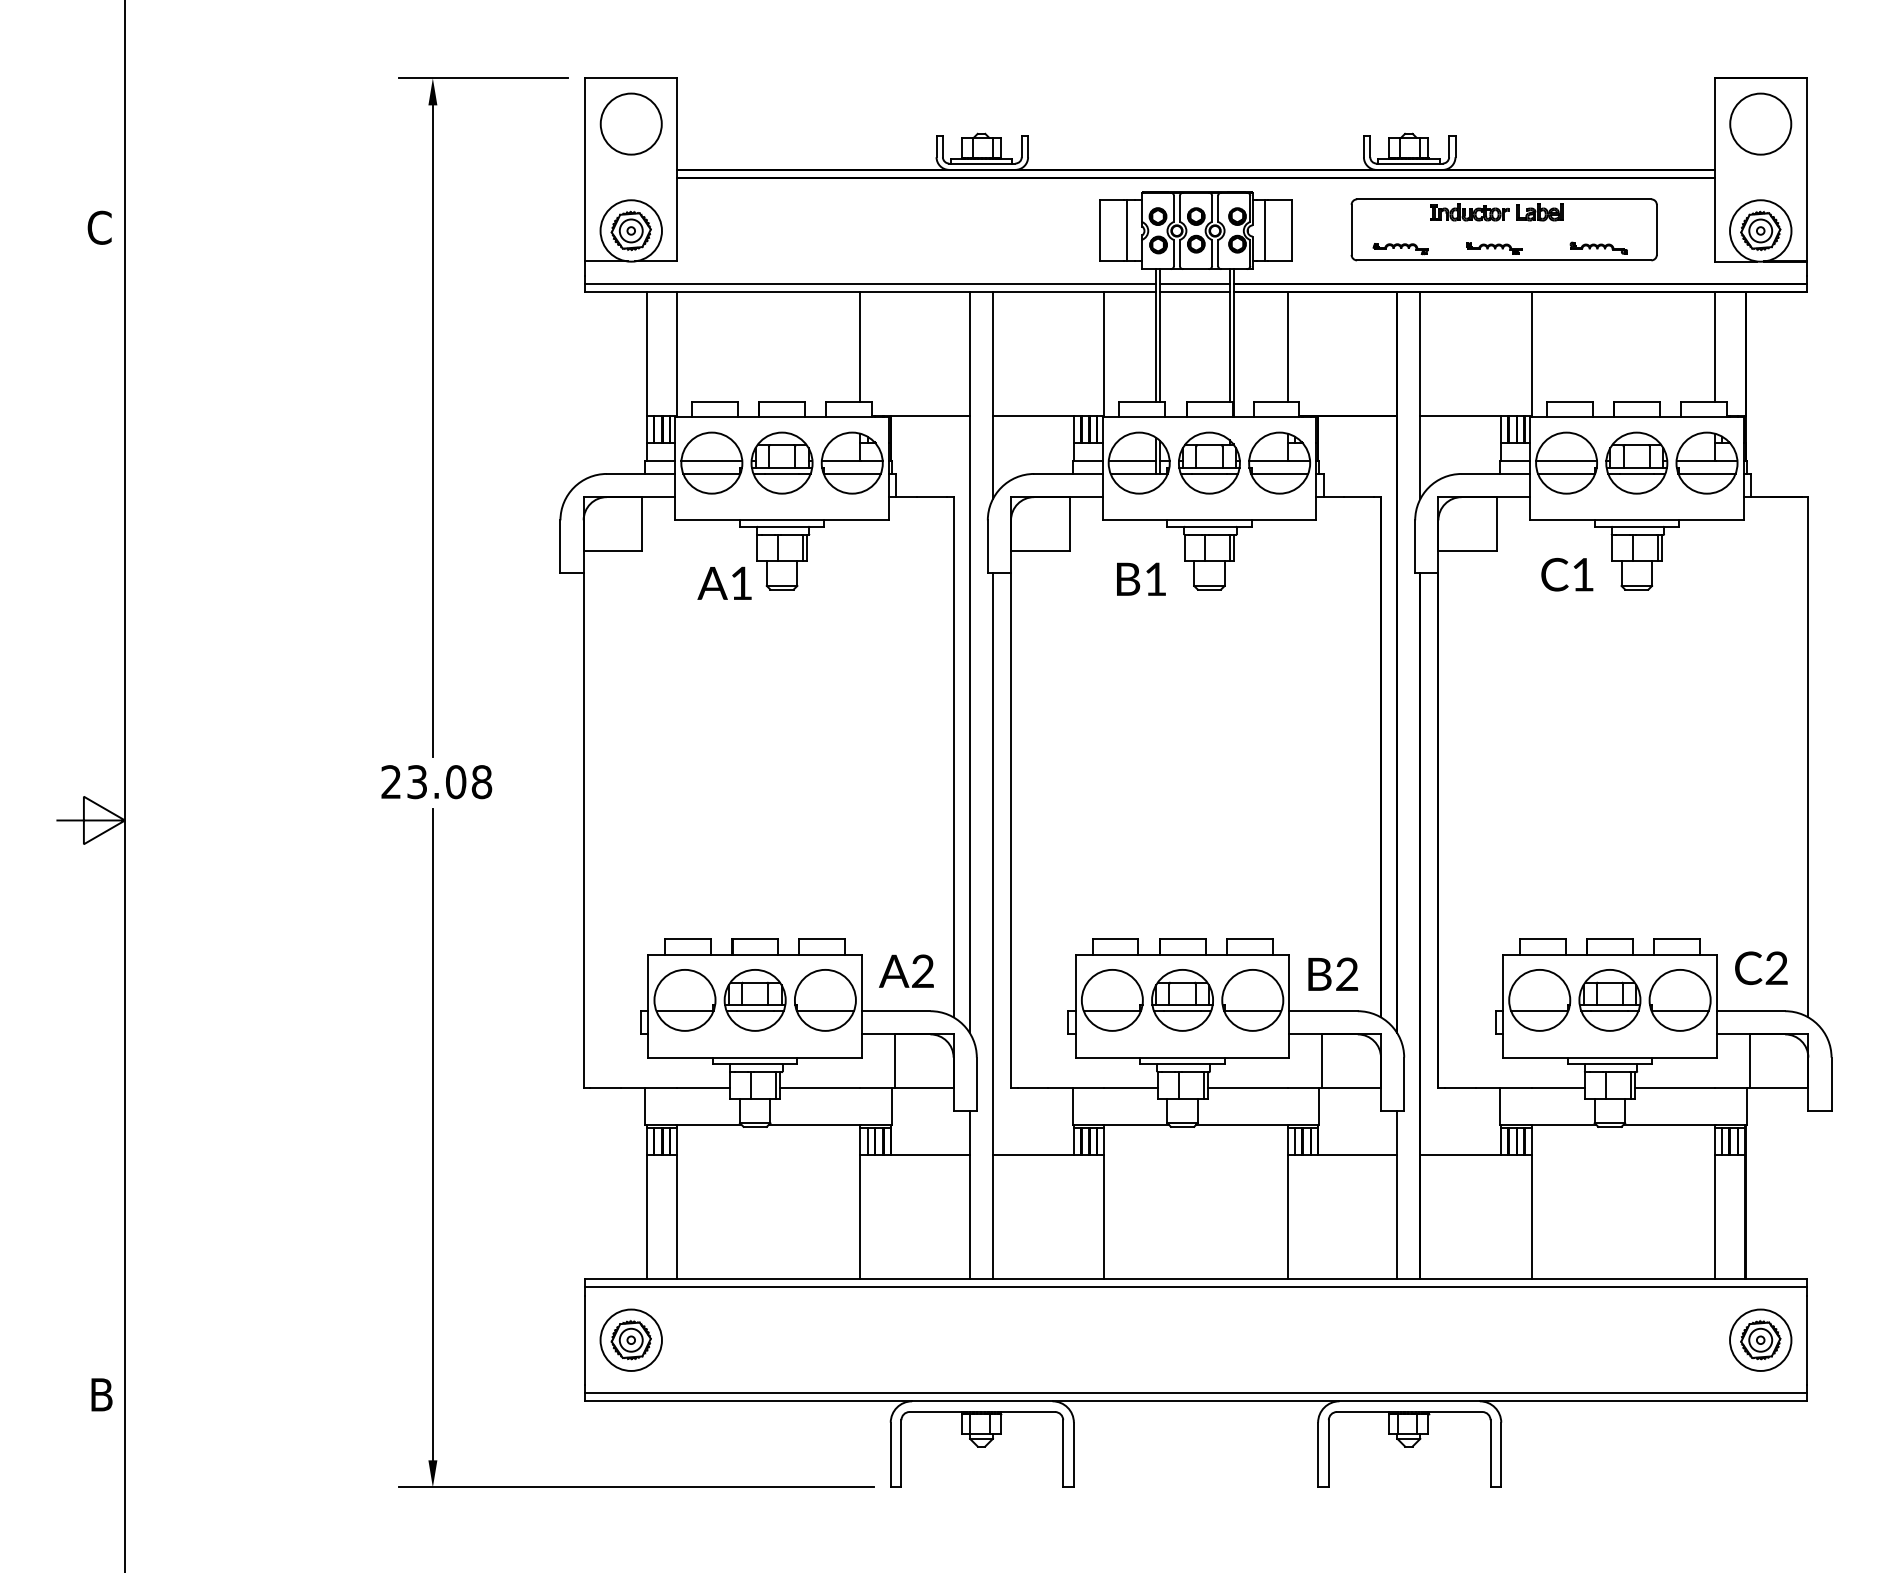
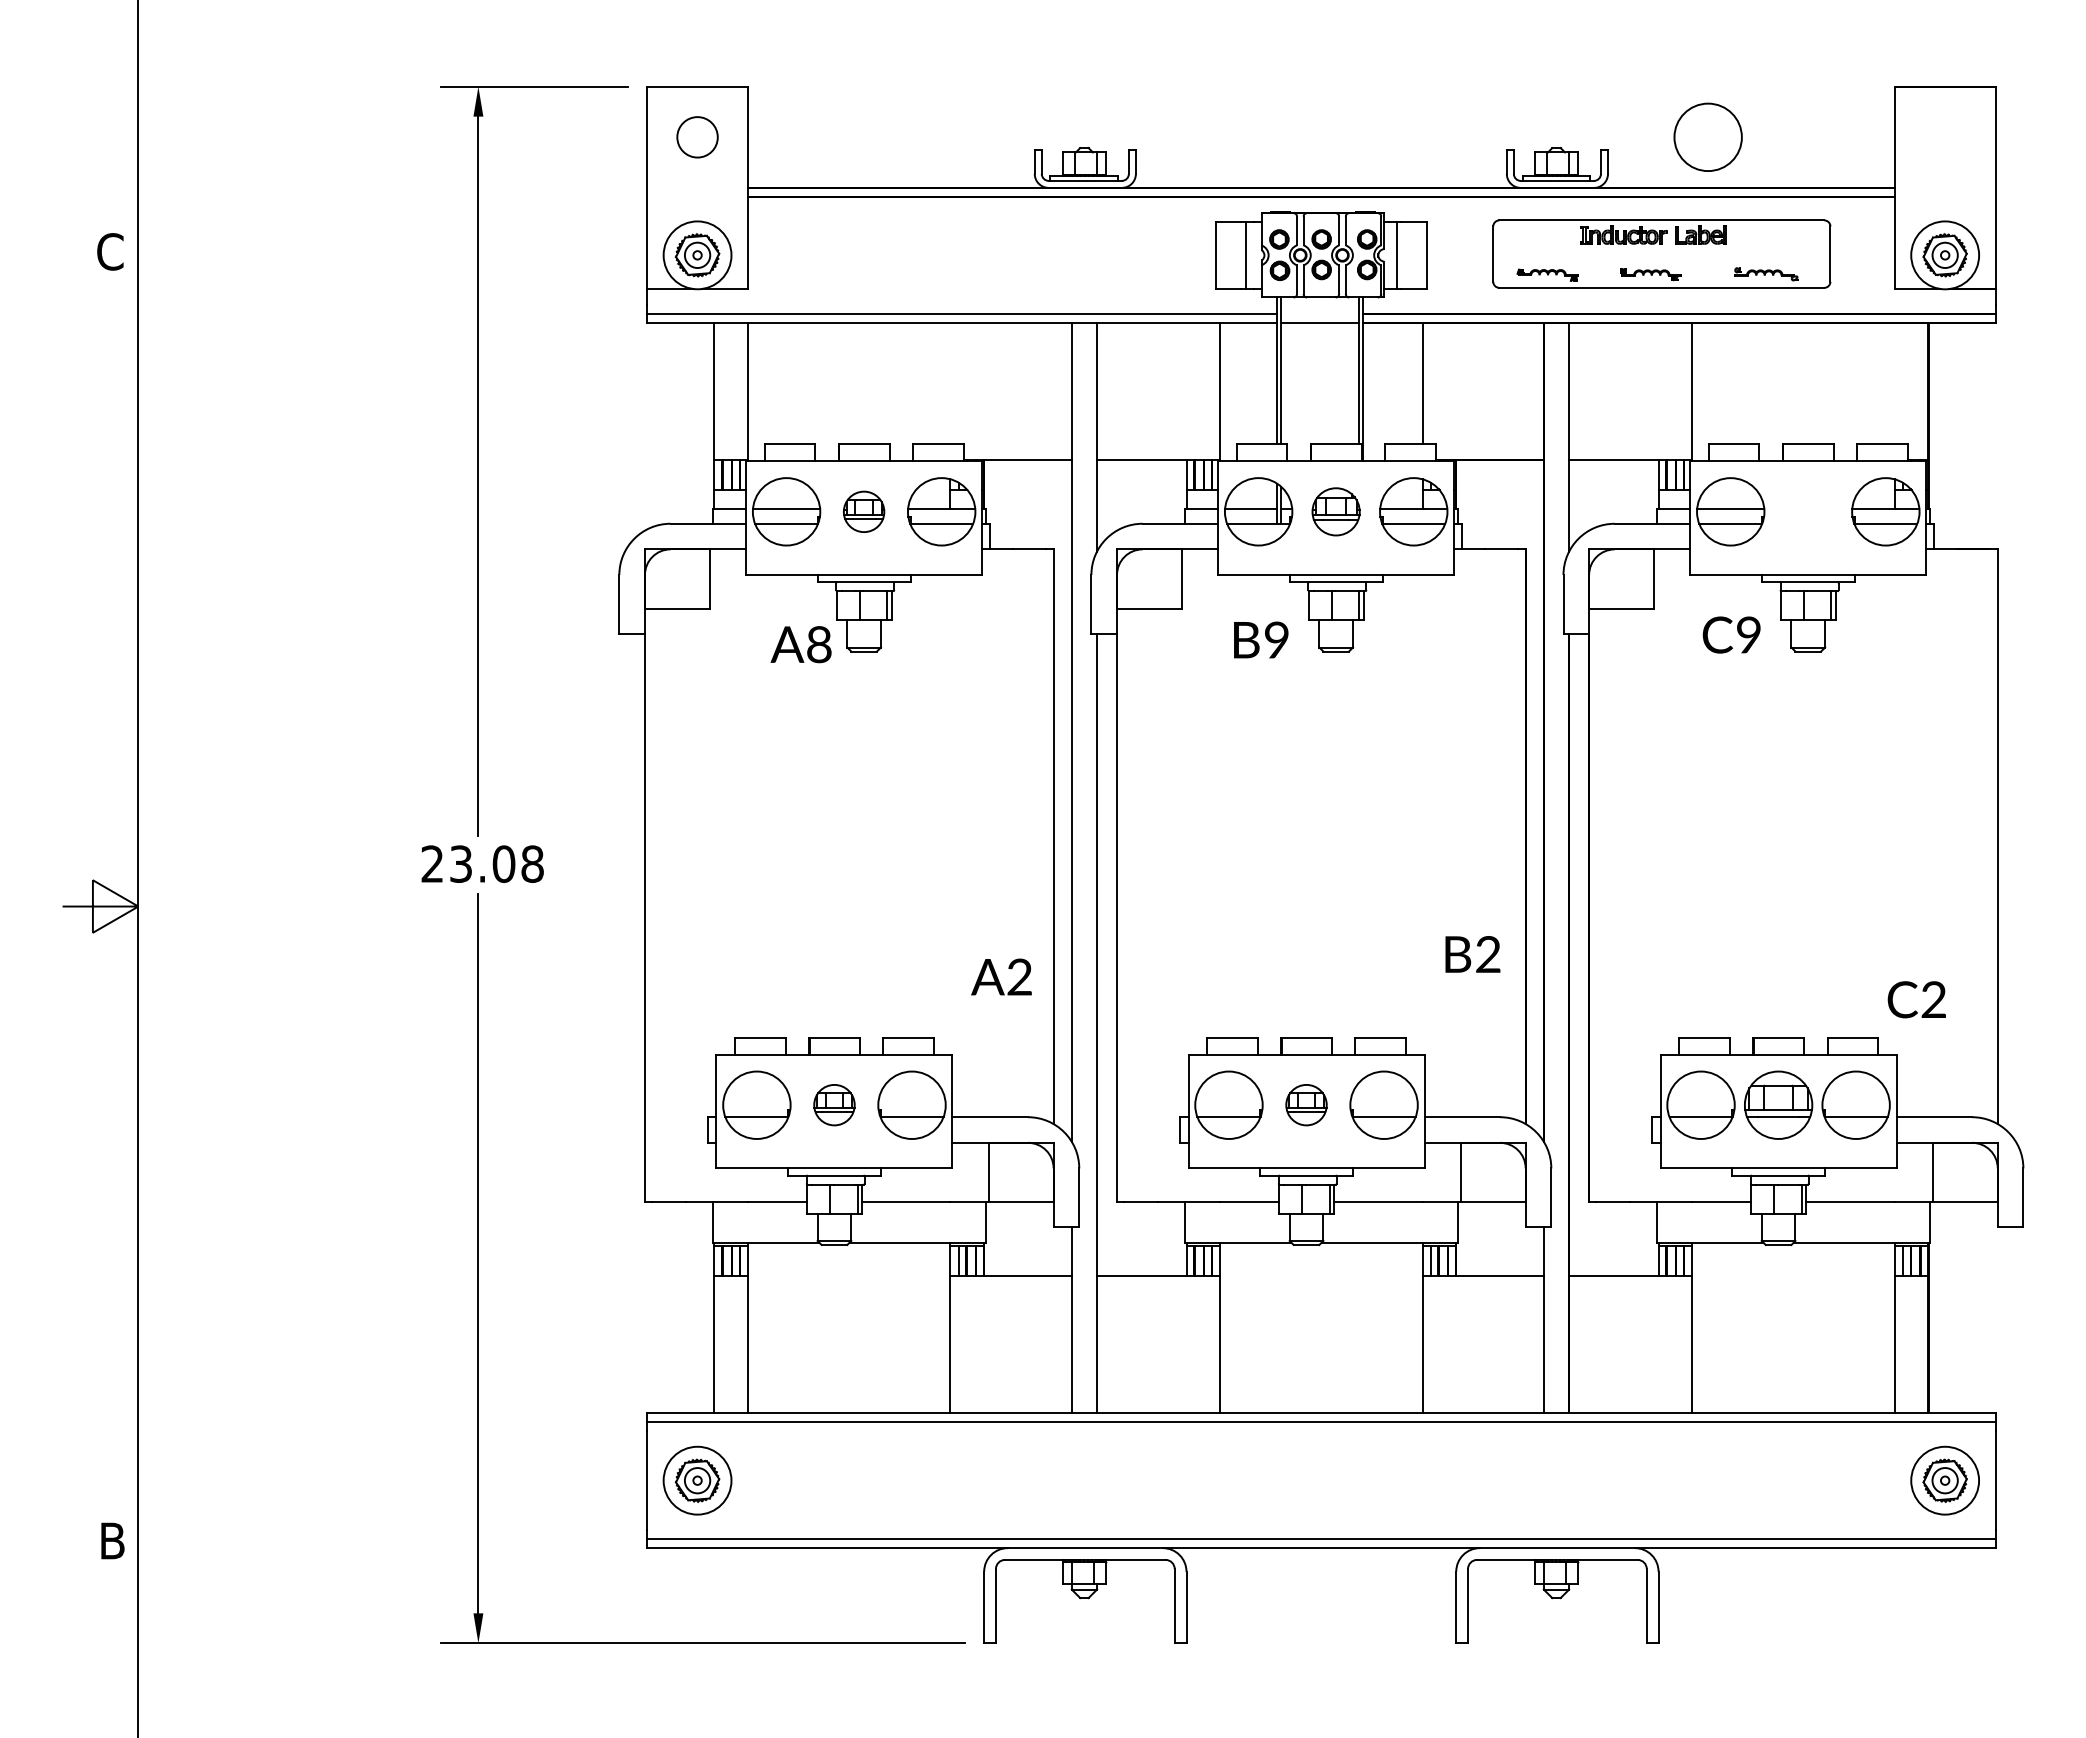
circle: (1760, 123) -> (1707, 136), moved
circle: (631, 124) -> (697, 137), size x0.6
line: (1194, 283) -> (1319, 313), removed
line: (860, 346) -> (950, 383), removed
line: (1714, 346) -> (1894, 383), removed
part: (781, 462) -> (863, 511), size x0.6
part: (1208, 462) -> (1335, 511), size x0.7
part: (1636, 462) -> (1807, 511), removed
text: (1582, 574) -> (1748, 634), C1 -> C9
text: (1155, 578) -> (1276, 639), B1 -> B9
text: (741, 583) -> (819, 644), A1 -> A8
text: (1761, 968) -> (1916, 999), moved
text: (906, 970) -> (1001, 976), moved
text: (1332, 974) -> (1472, 954), moved
part: (755, 999) -> (834, 1104), size x0.6
part: (1182, 999) -> (1306, 1104), size x0.6

